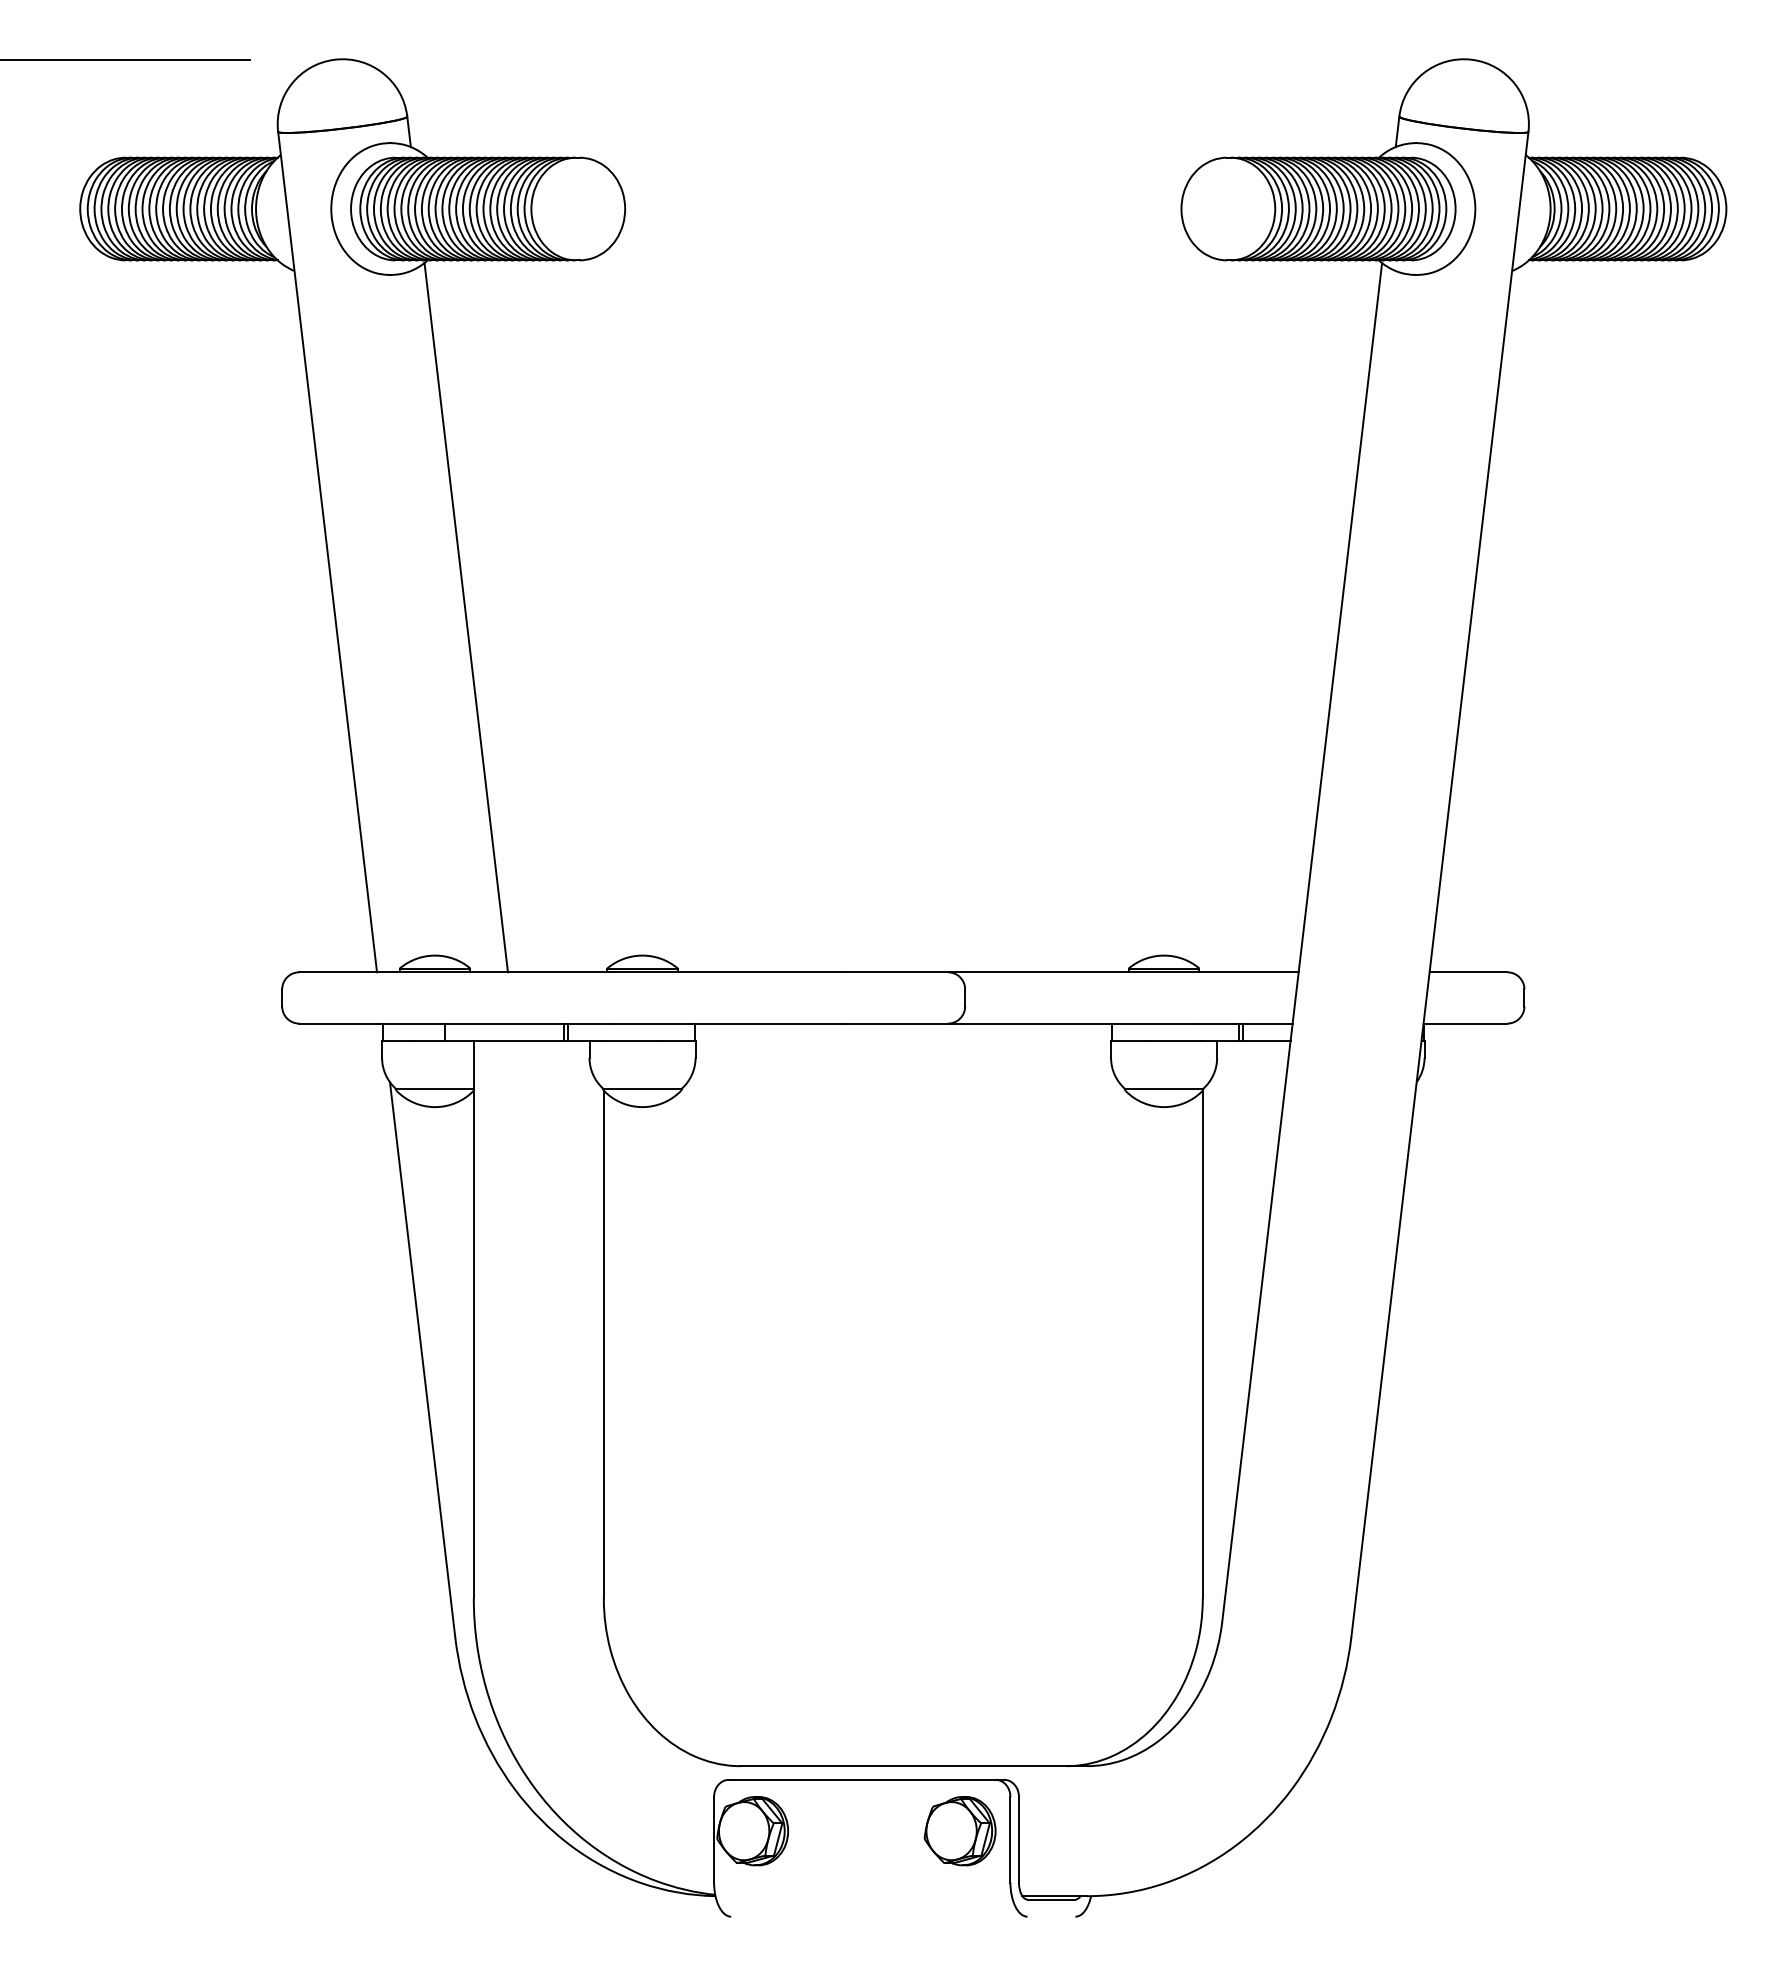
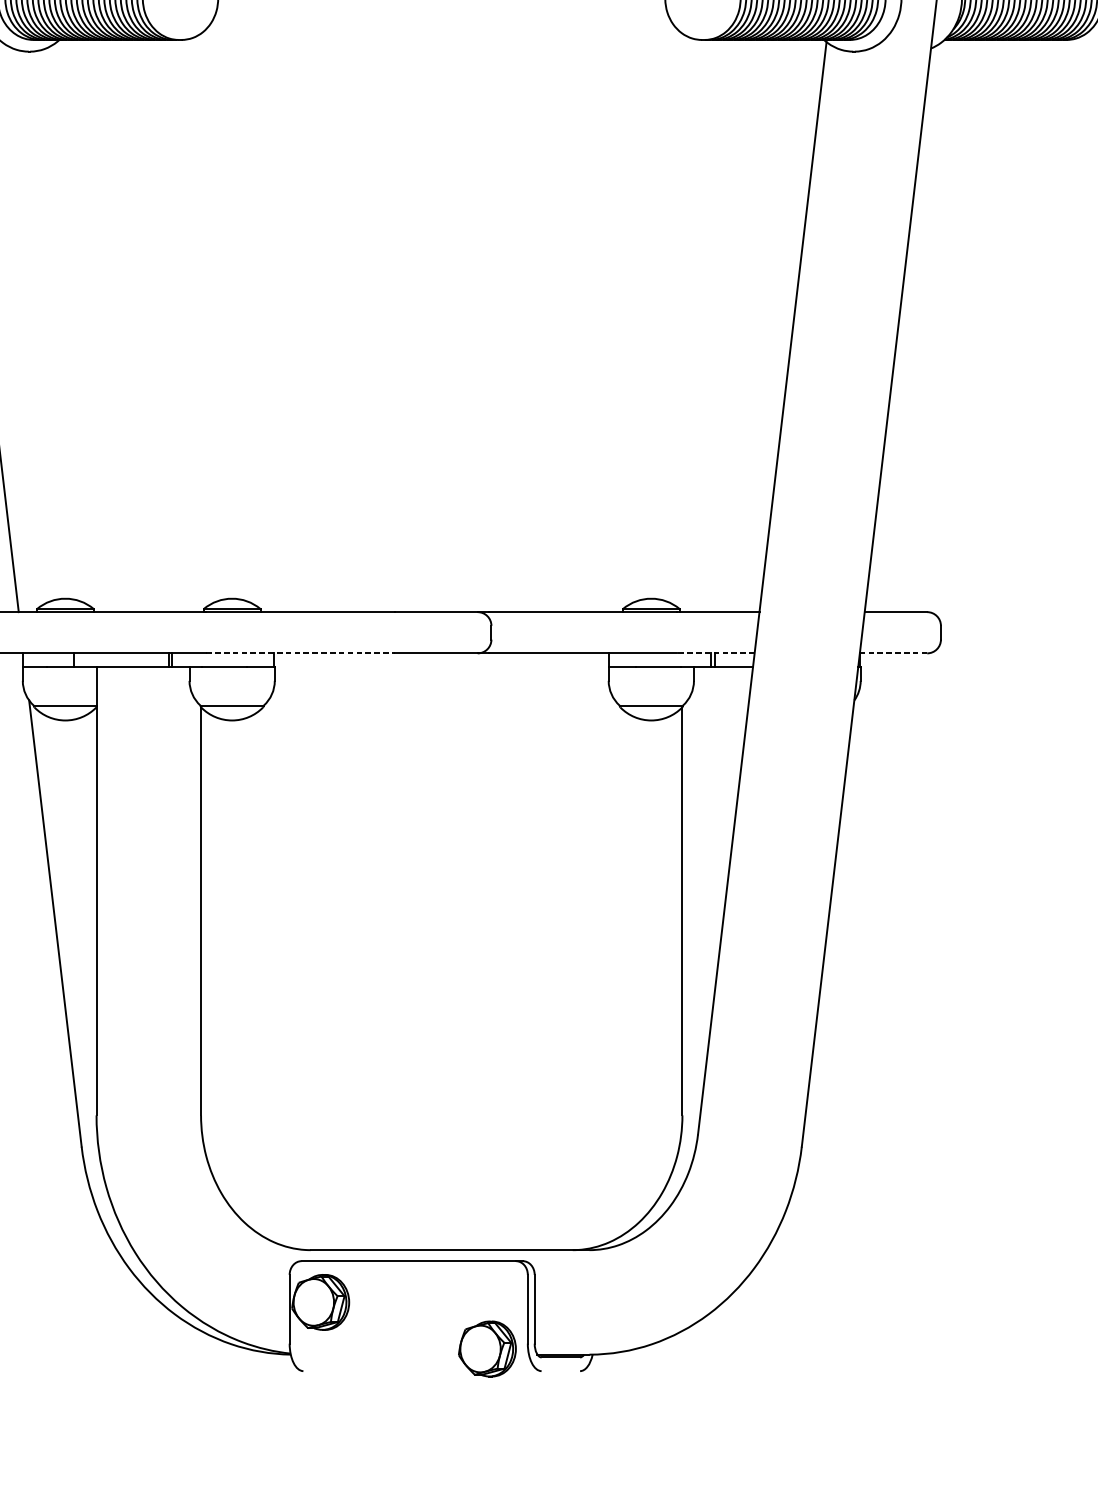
line: (465, 617) -> (89, 326), removed
line: (728, 1023) -> (301, 653), solid -> dashed
line: (1243, 1023) -> (715, 653), solid -> dashed
line: (1465, 1023) -> (893, 653), solid -> dashed
part: (959, 1831) -> (486, 1349), moved

